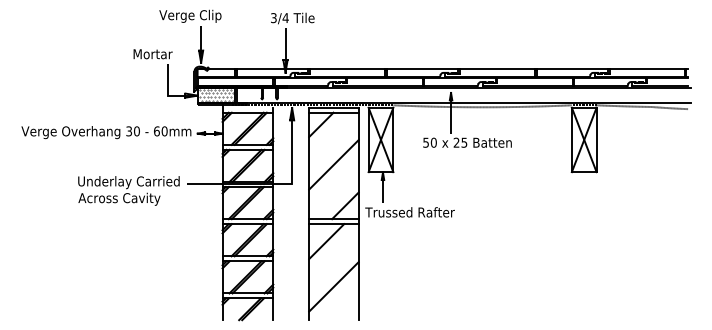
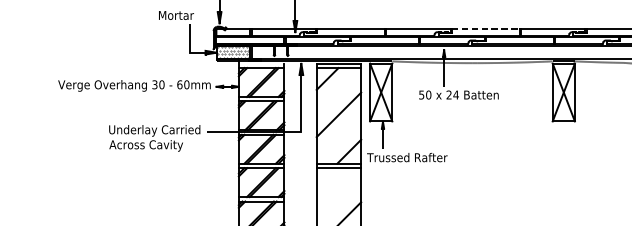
line: (497, 68) -> (485, 28), solid -> dashed
text: (464, 142) -> (456, 94), 25 -> 24
line: (326, 241) -> (332, 183), removed

